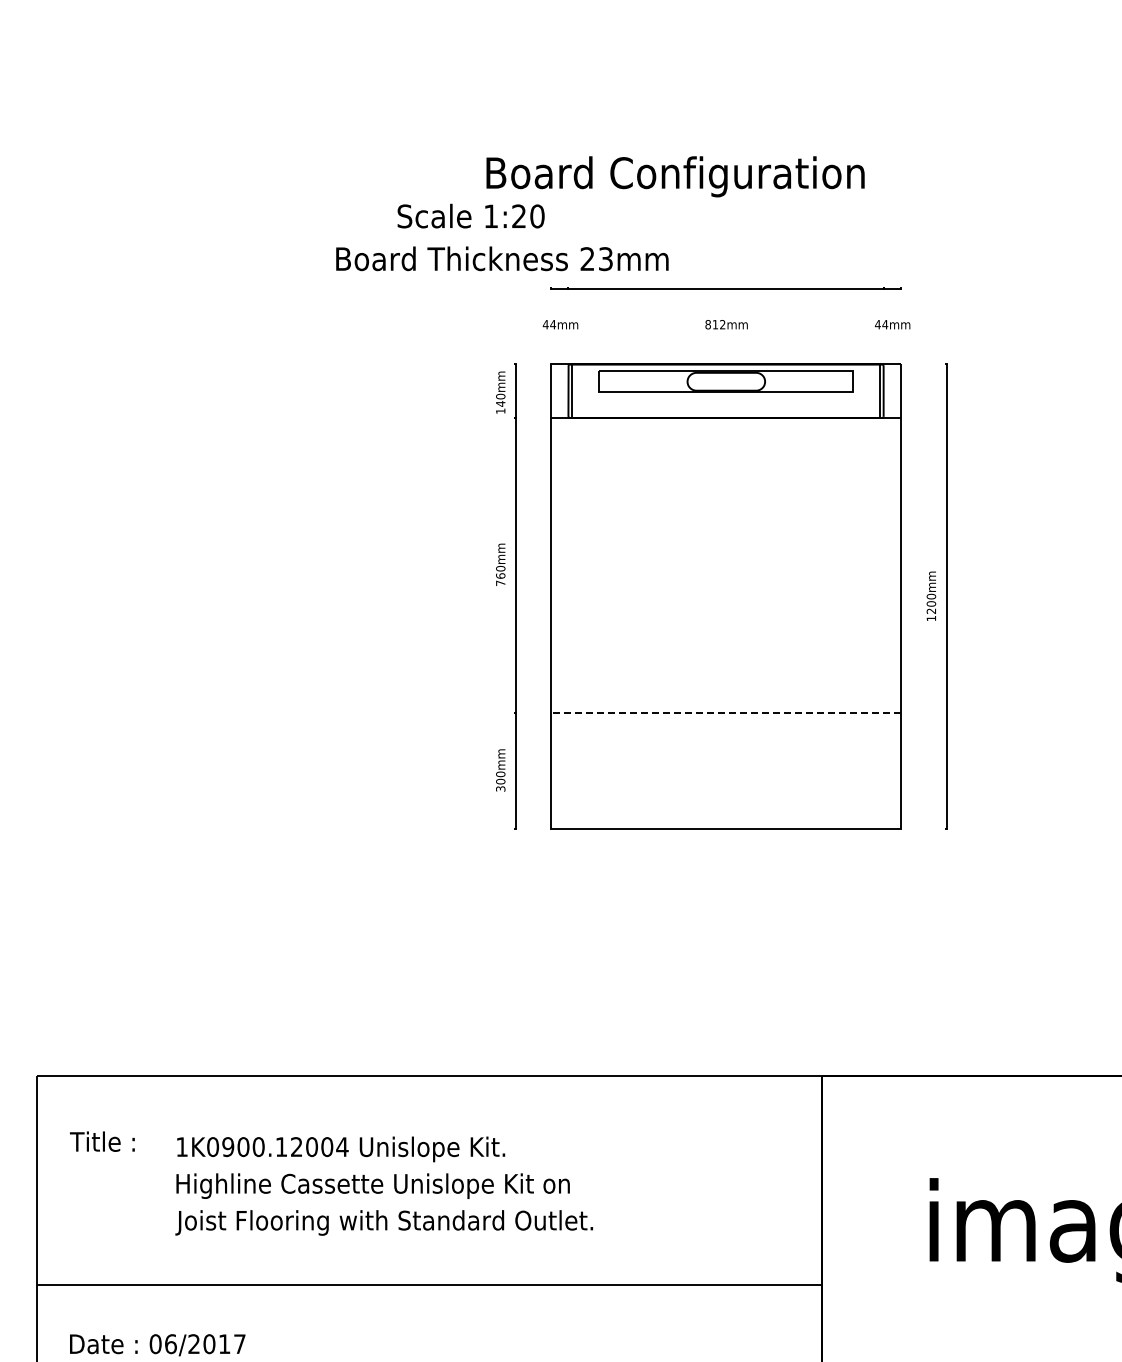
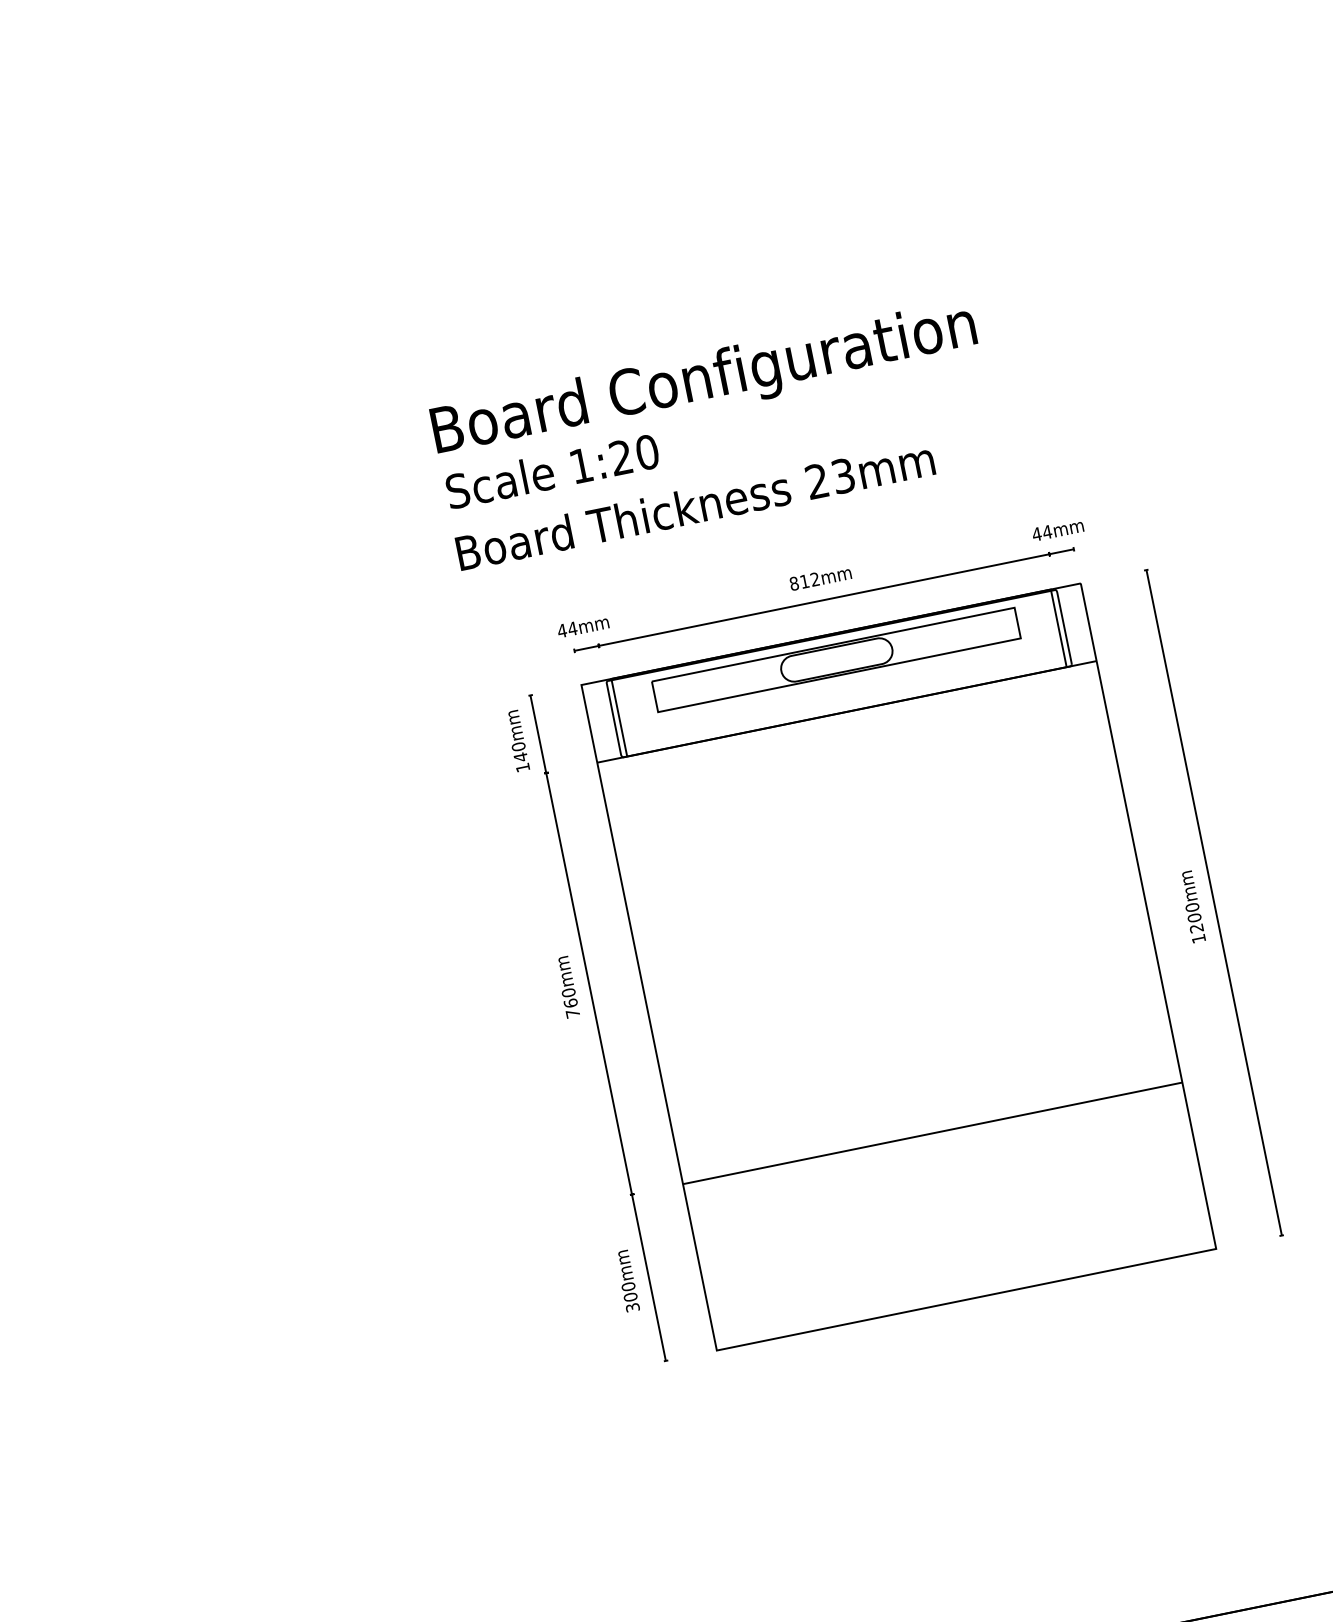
text: (470, 215) -> (551, 470), moved
text: (502, 258) -> (695, 505), moved
line: (725, 288) -> (823, 599), moved
line: (726, 712) -> (933, 1132), dashed -> solid

